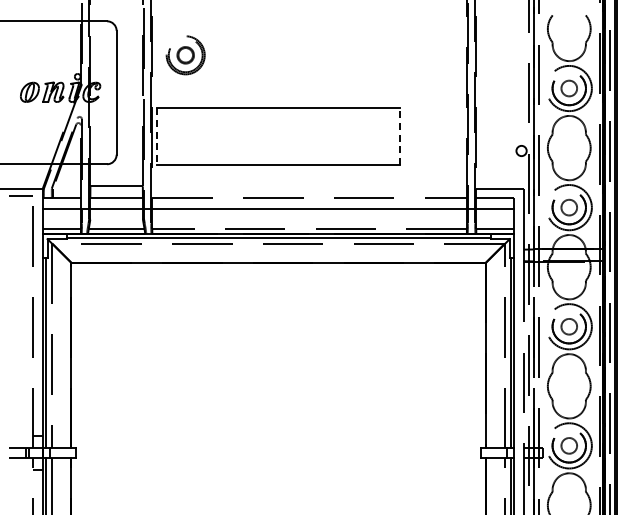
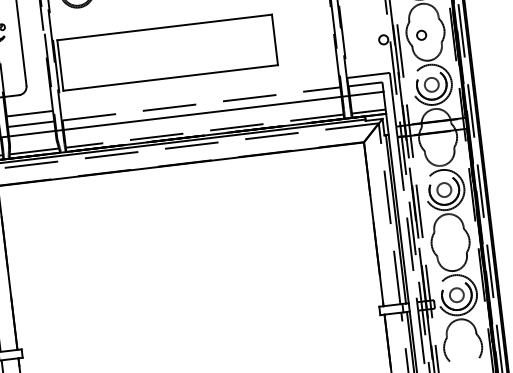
line: (157, 136) -> (60, 65), dashed -> solid
line: (400, 136) -> (275, 39), dashed -> solid
circle: (564, 150) -> (421, 34), added

